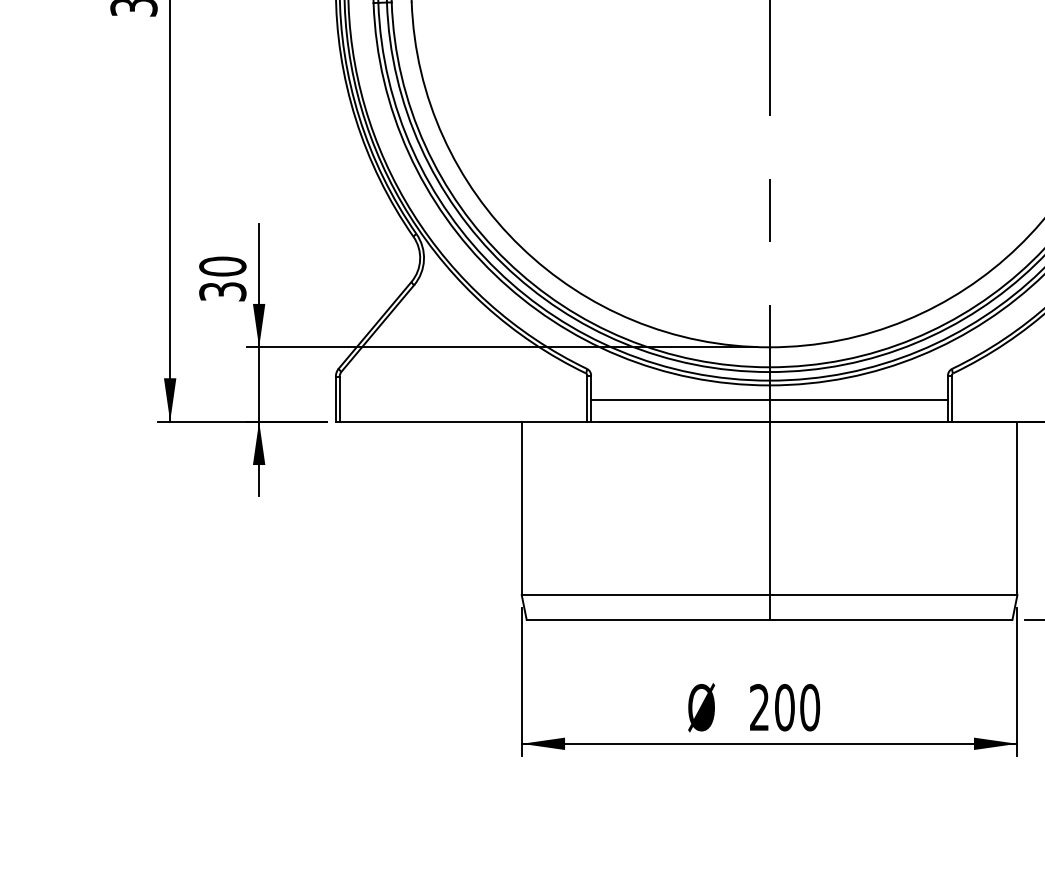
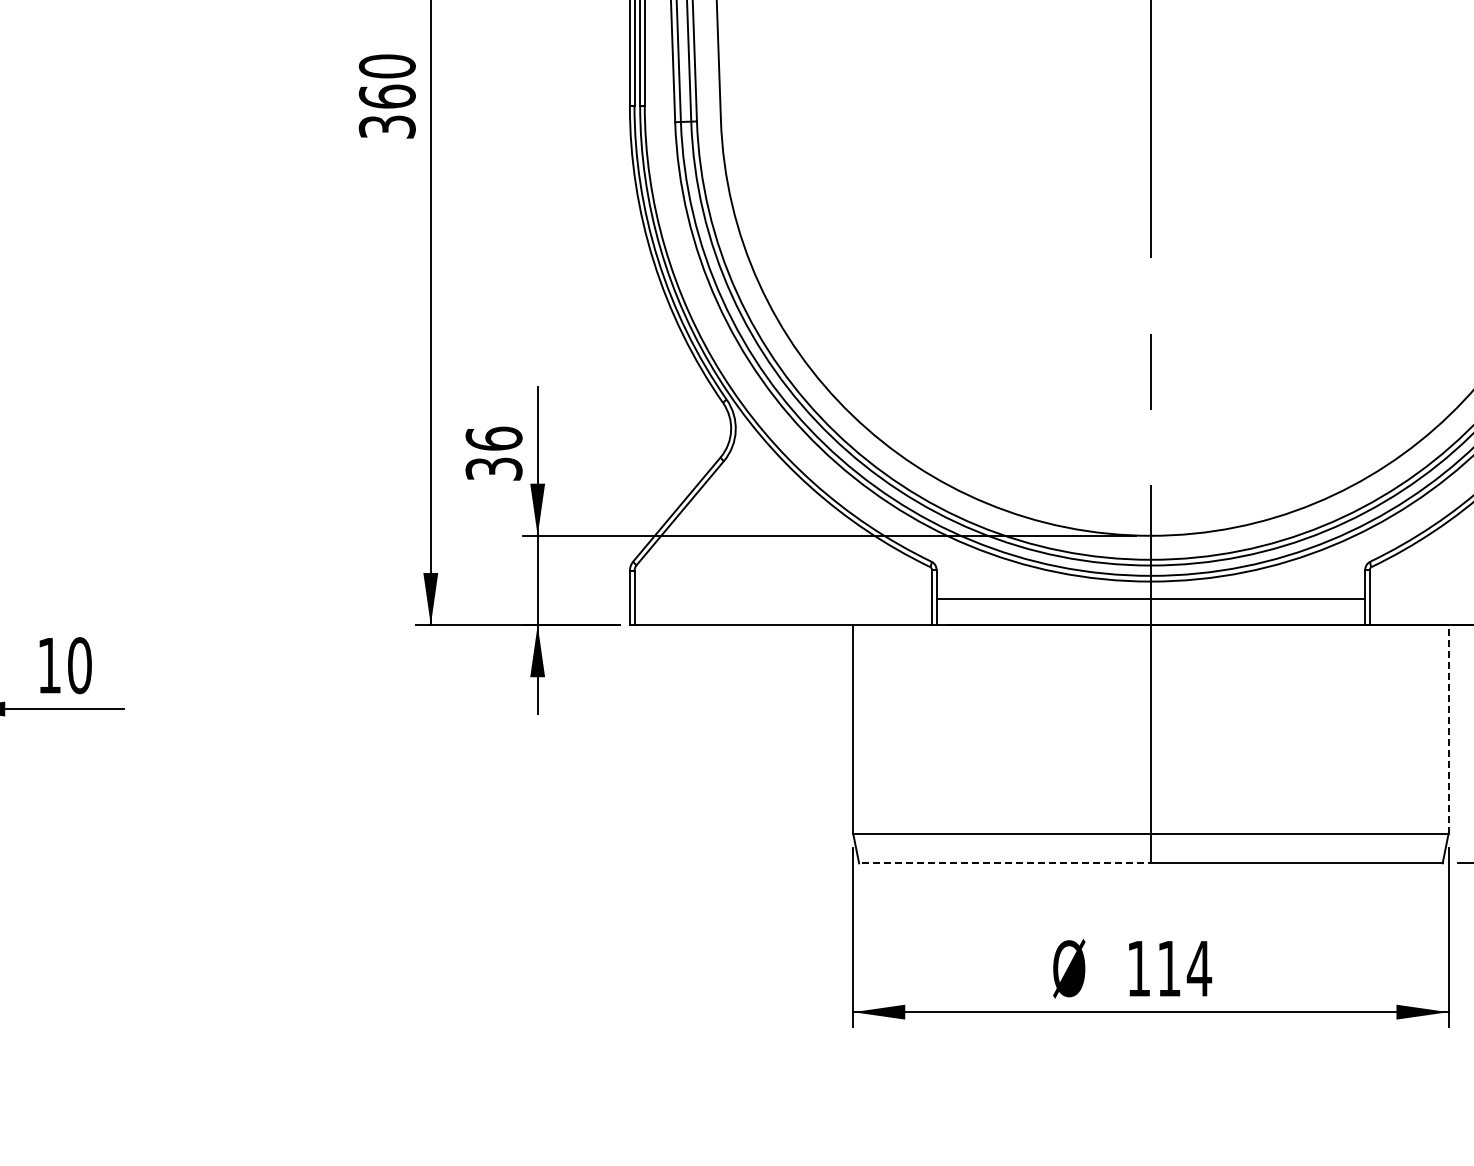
text: (222, 266) -> (493, 438), 30 -> 36
line: (1017, 507) -> (1448, 728), solid -> dashed
line: (649, 620) -> (1006, 863), solid -> dashed
text: (785, 707) -> (1169, 968), 200 -> 114

